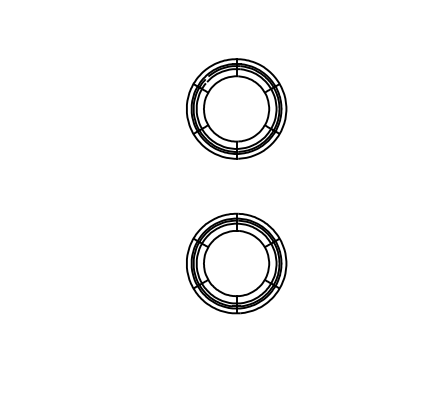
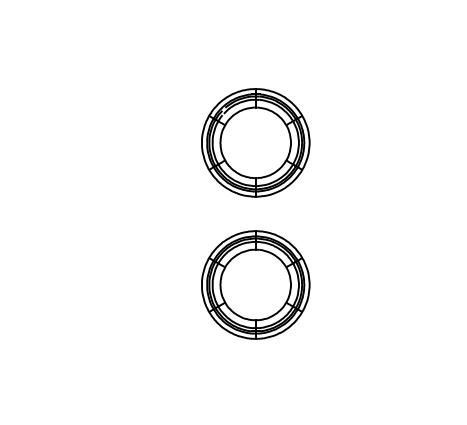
part: (236, 108) -> (255, 142), moved

